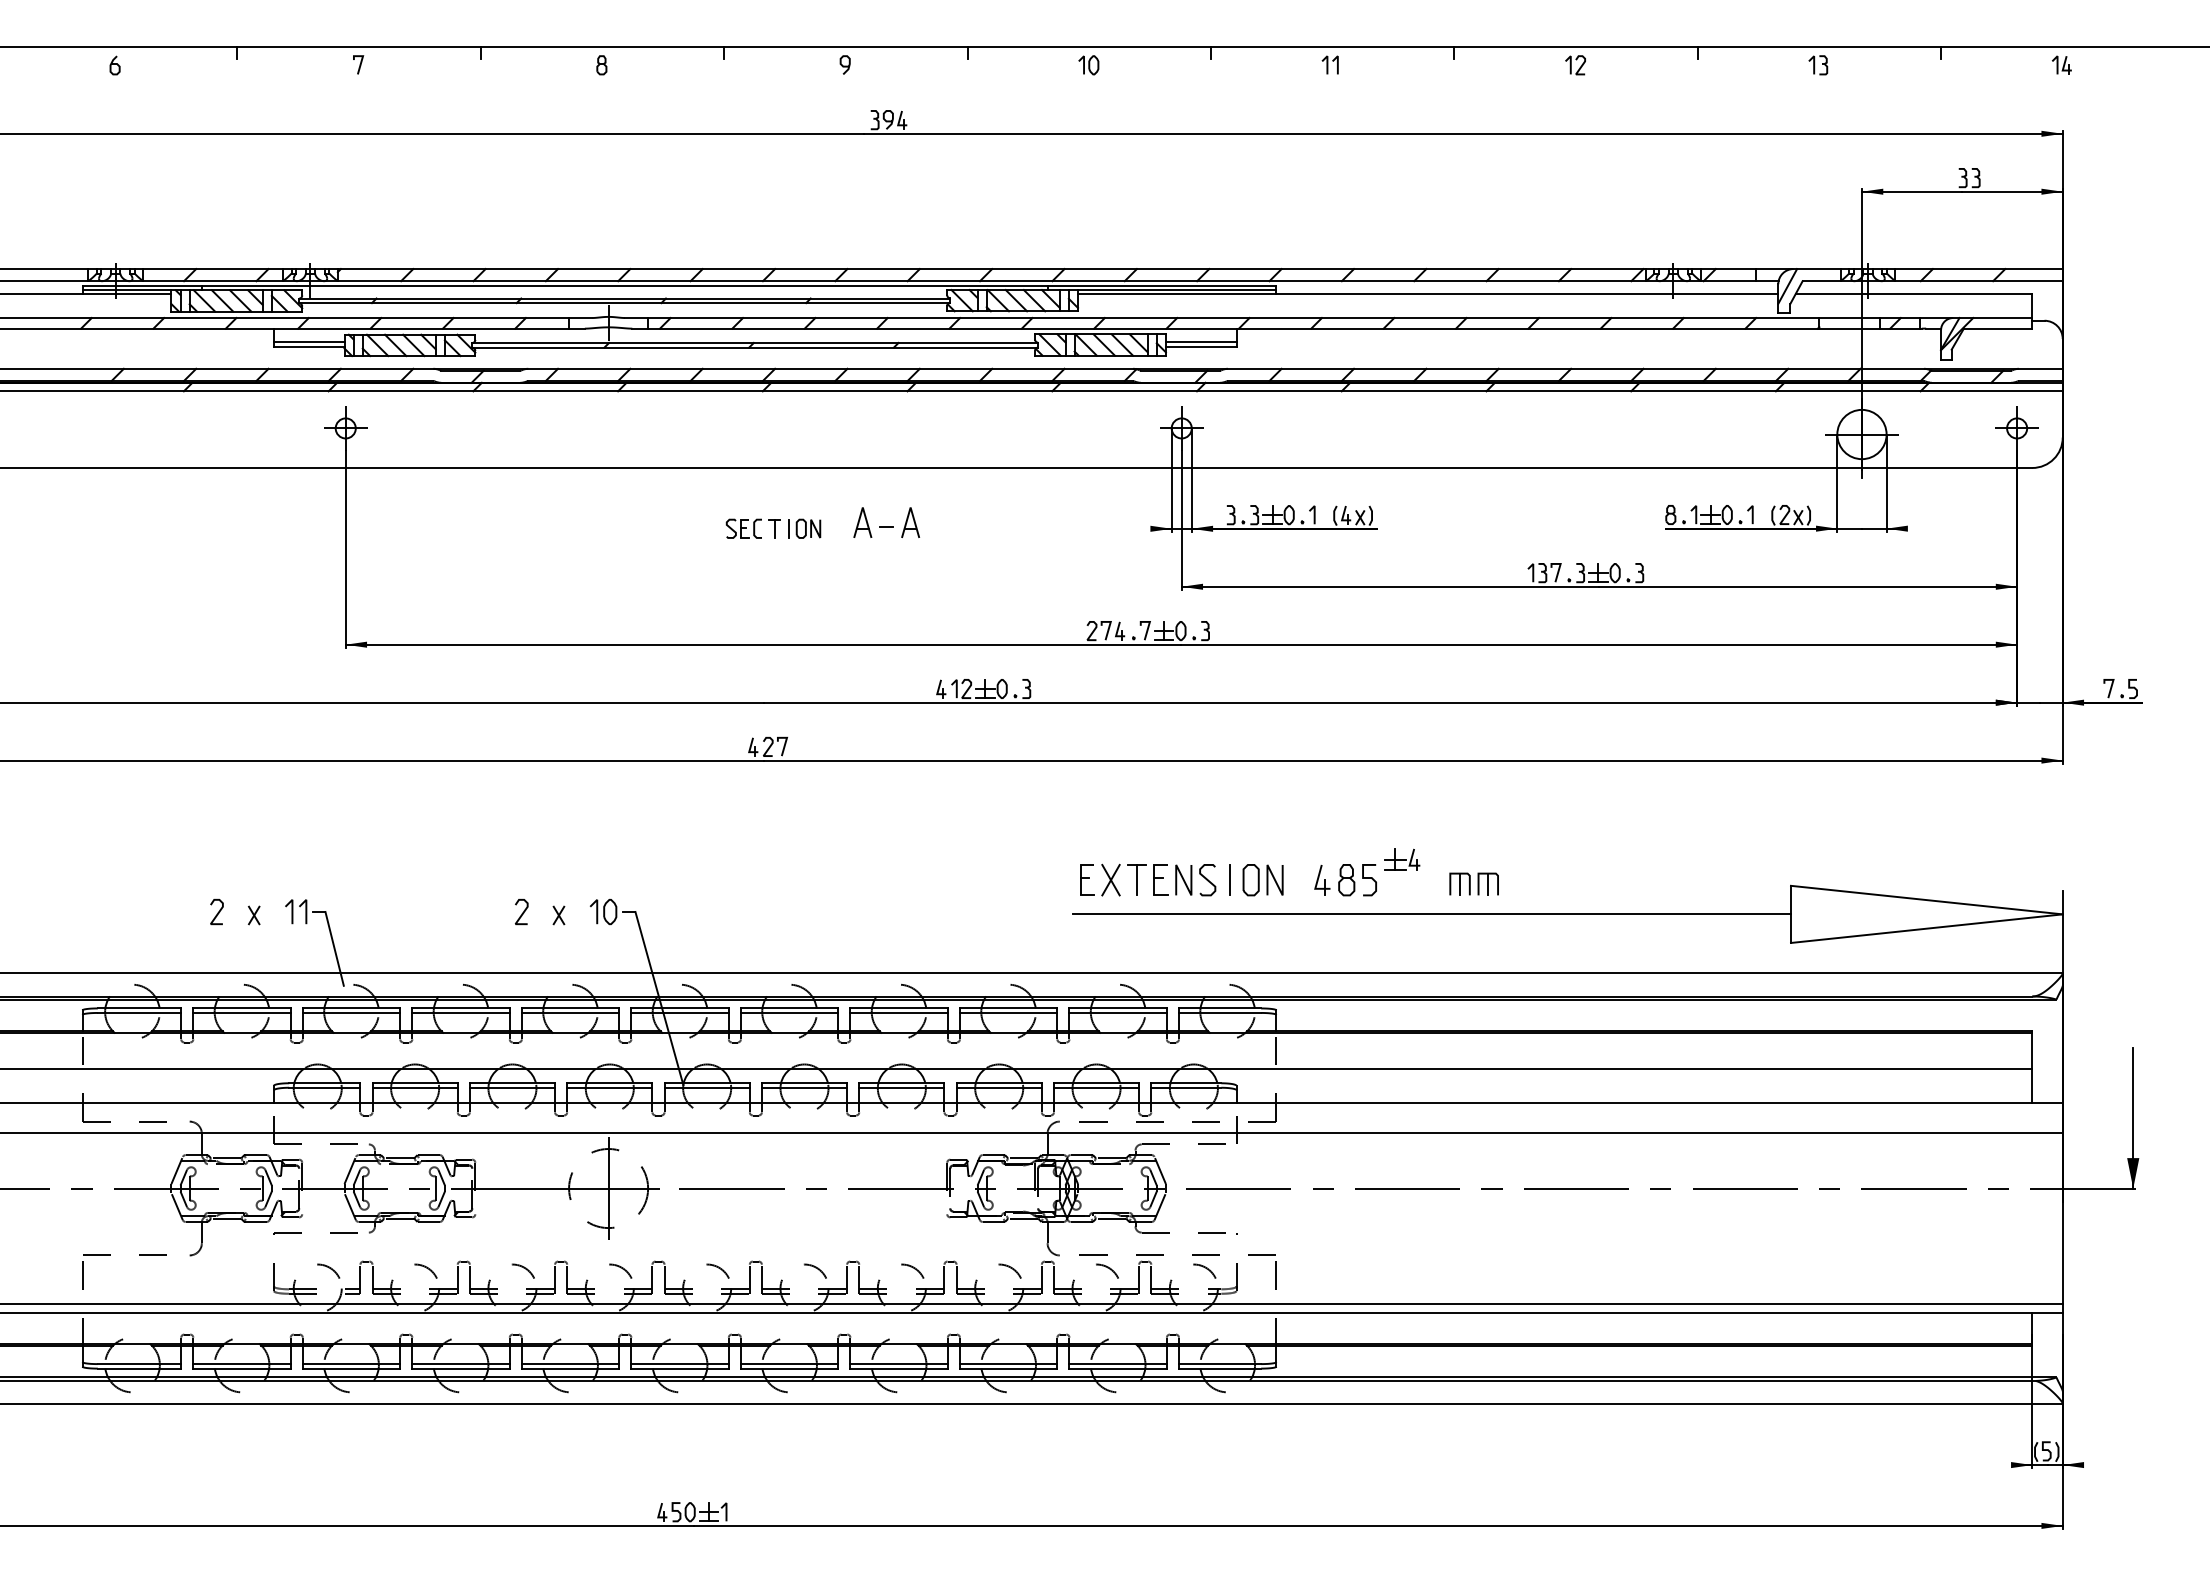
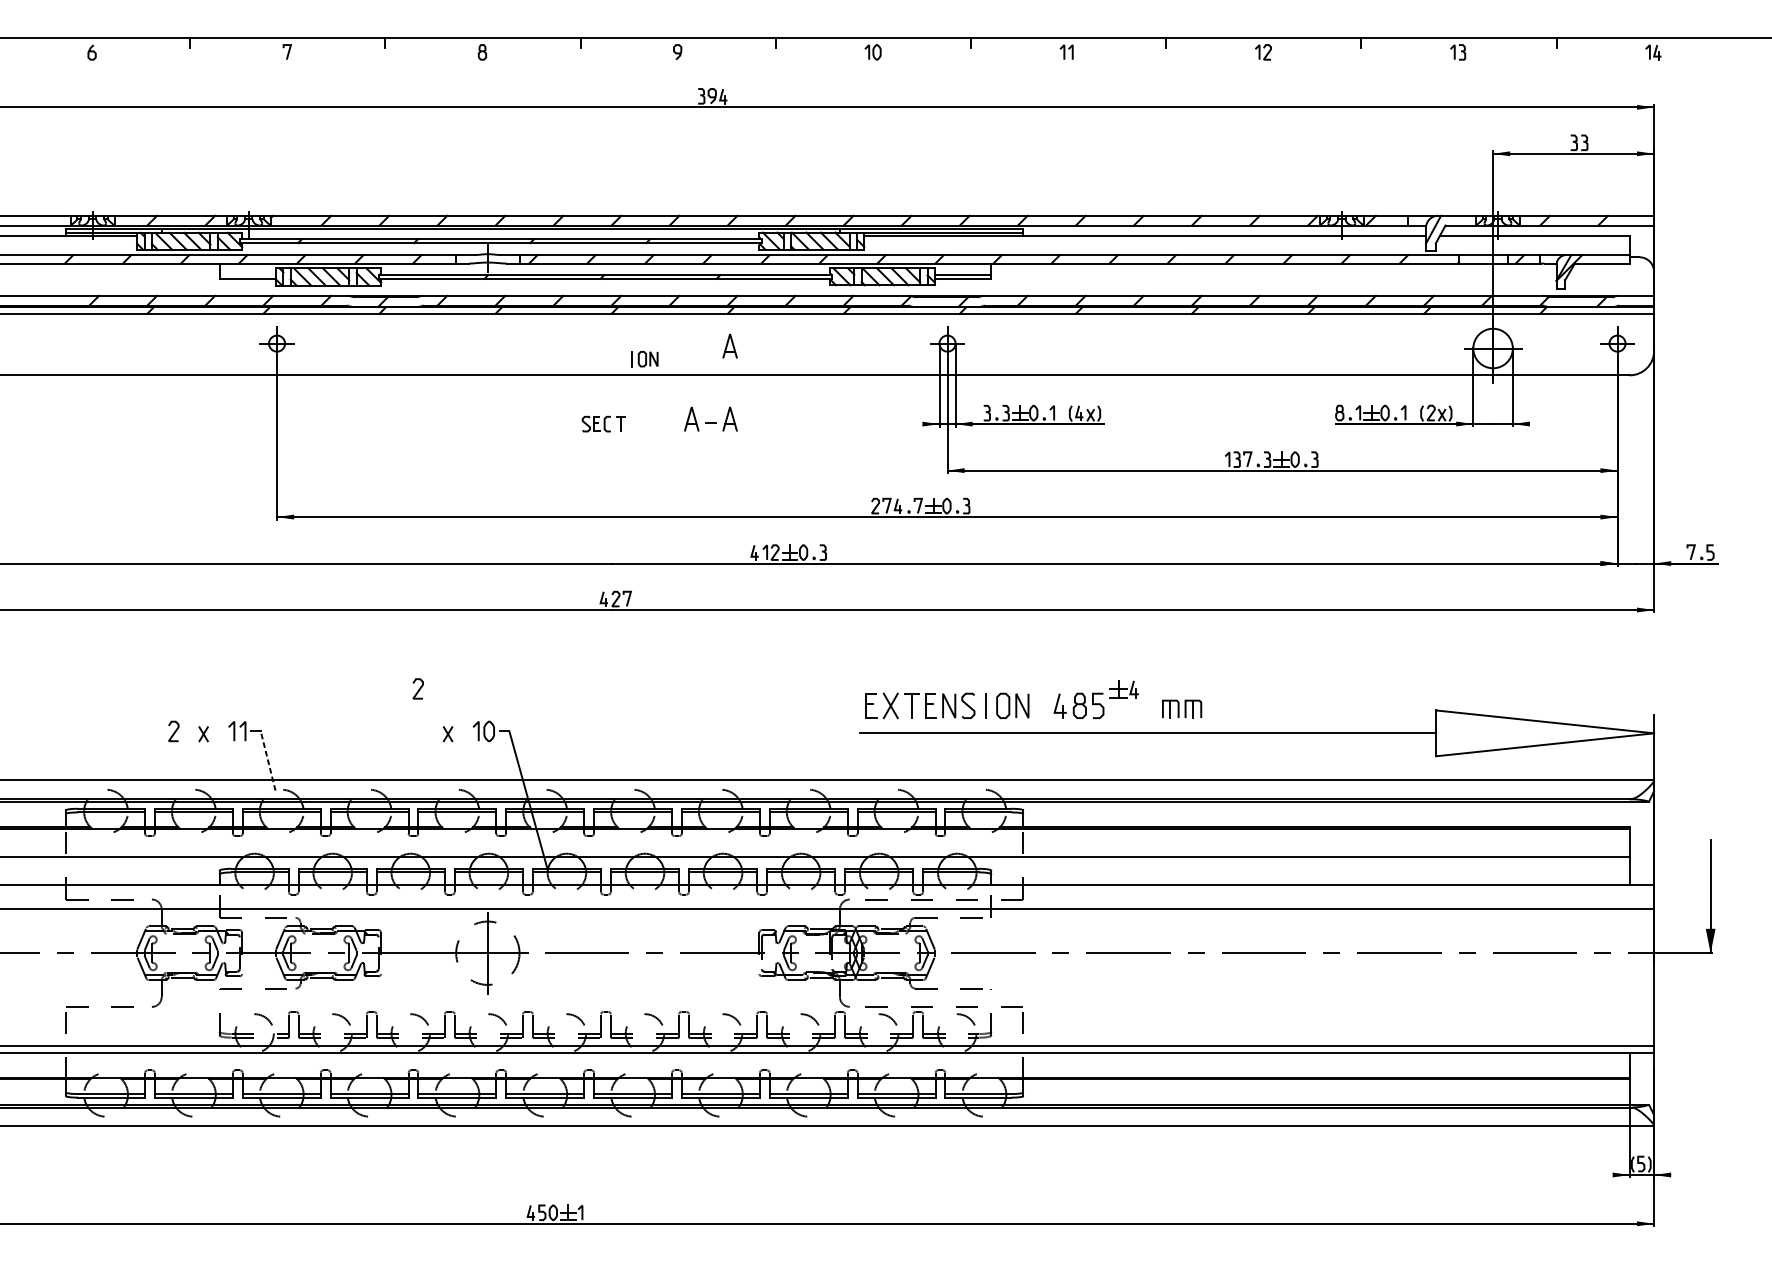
line: (308, 342) -> (247, 274), removed
part: (910, 431) -> (730, 346), added
part: (804, 528) -> (644, 358), moved
curve: (522, 912) -> (418, 689), moved
line: (334, 948) -> (268, 760), solid -> dashed

